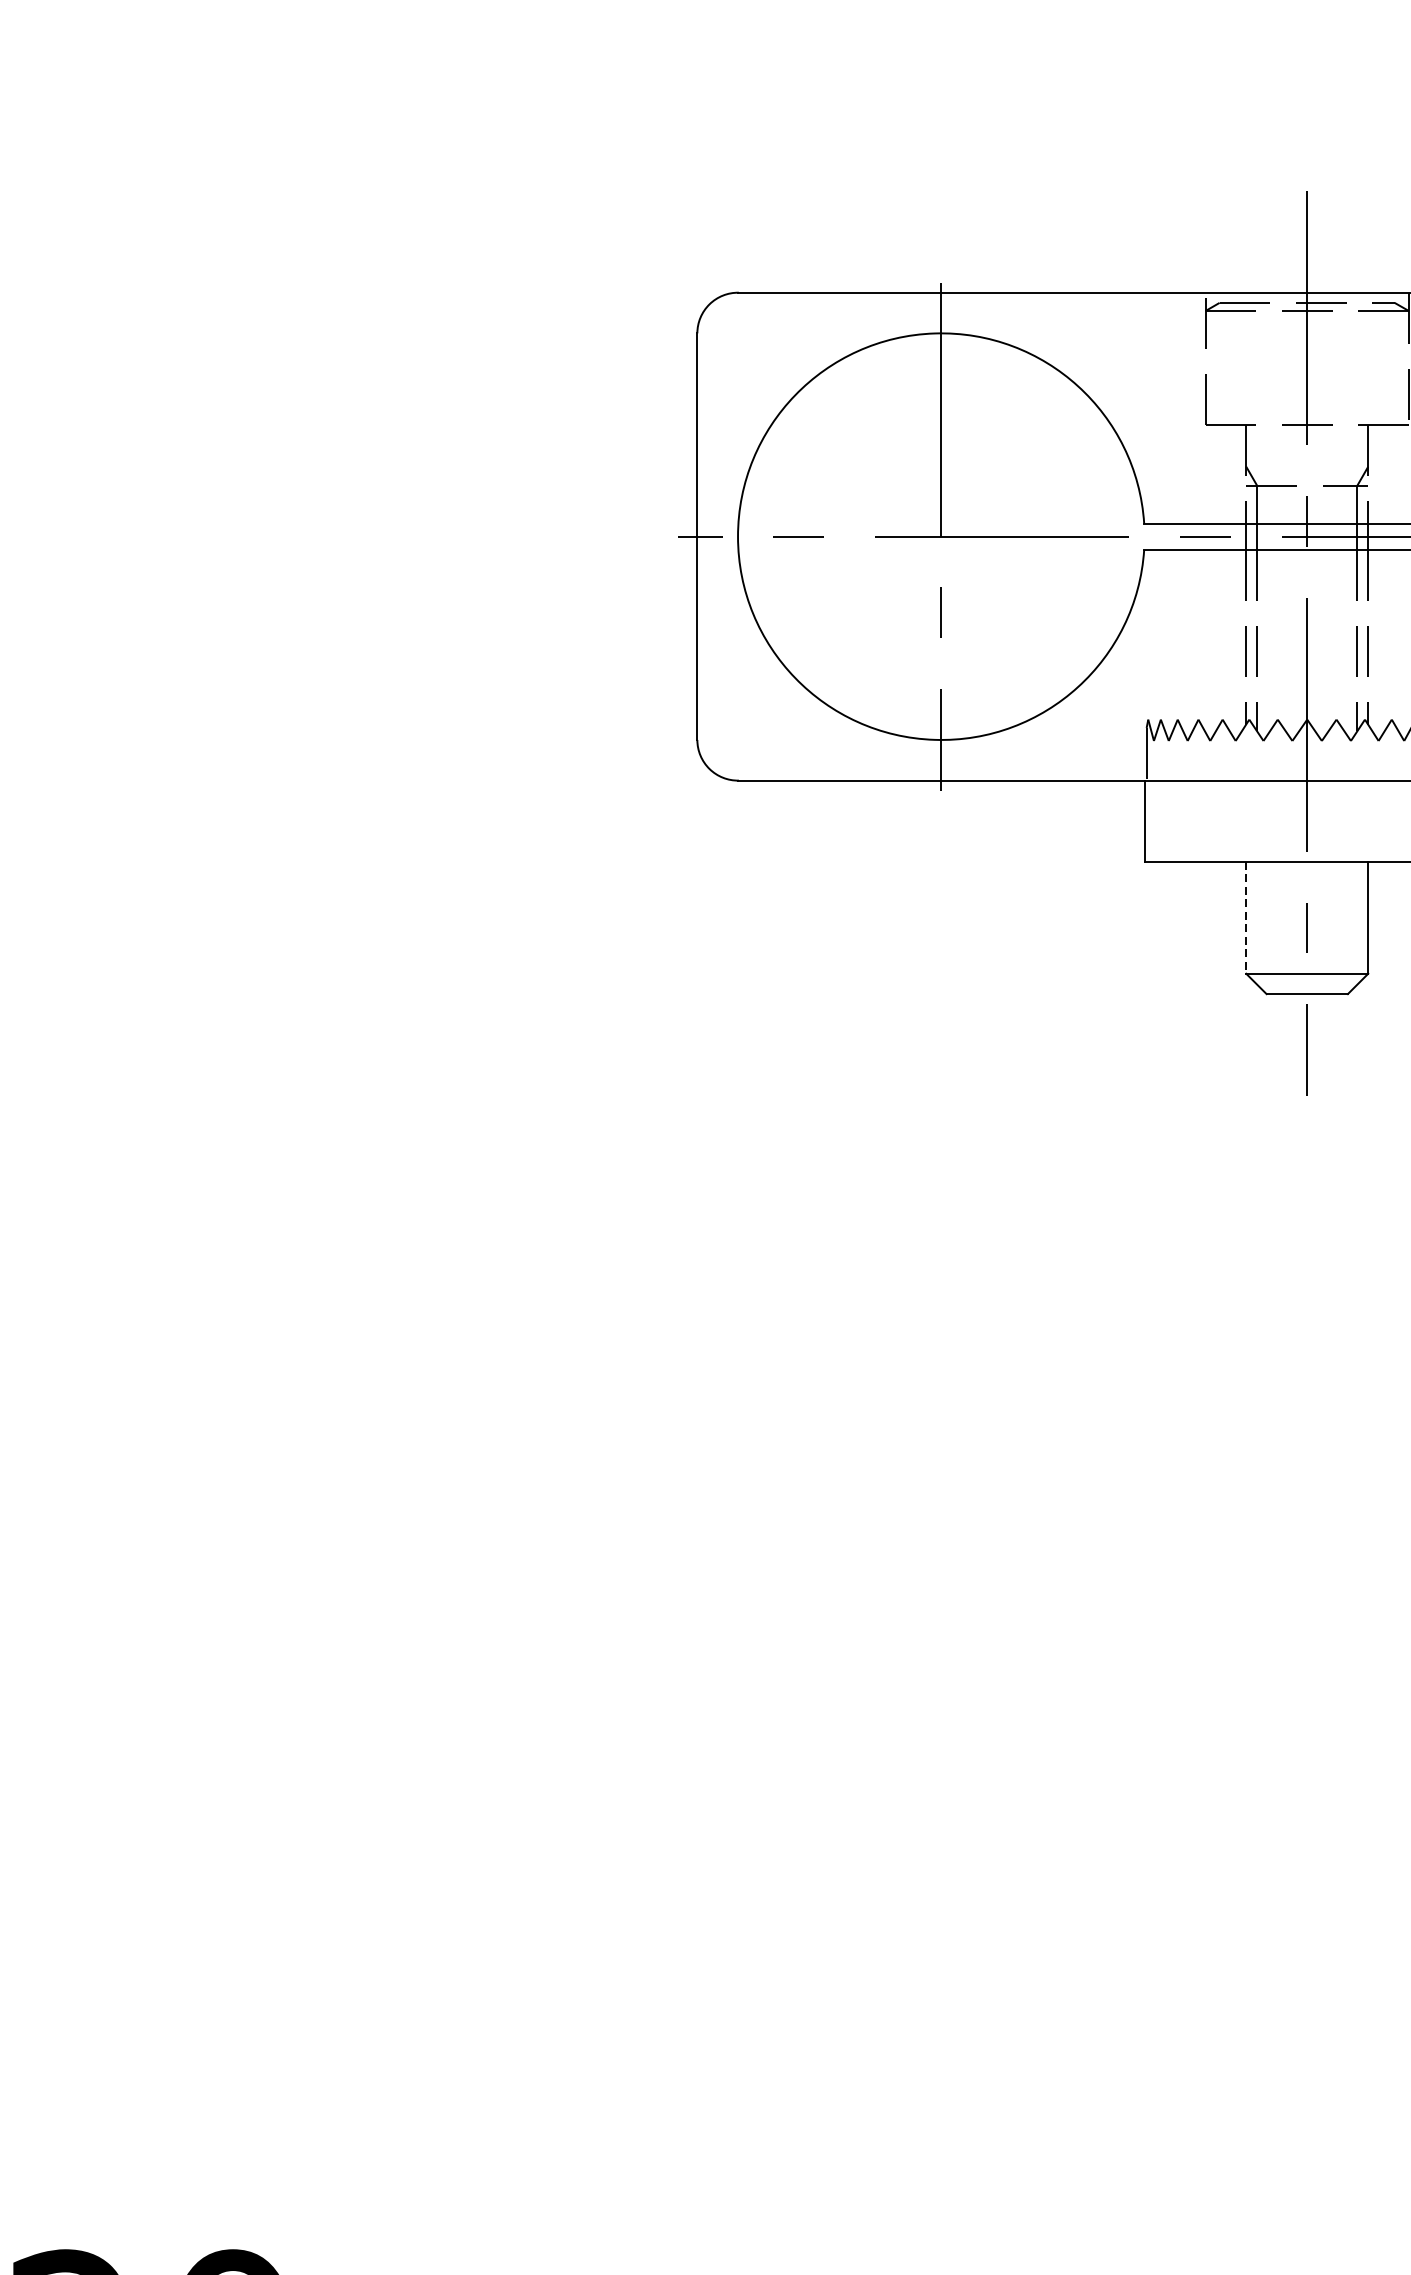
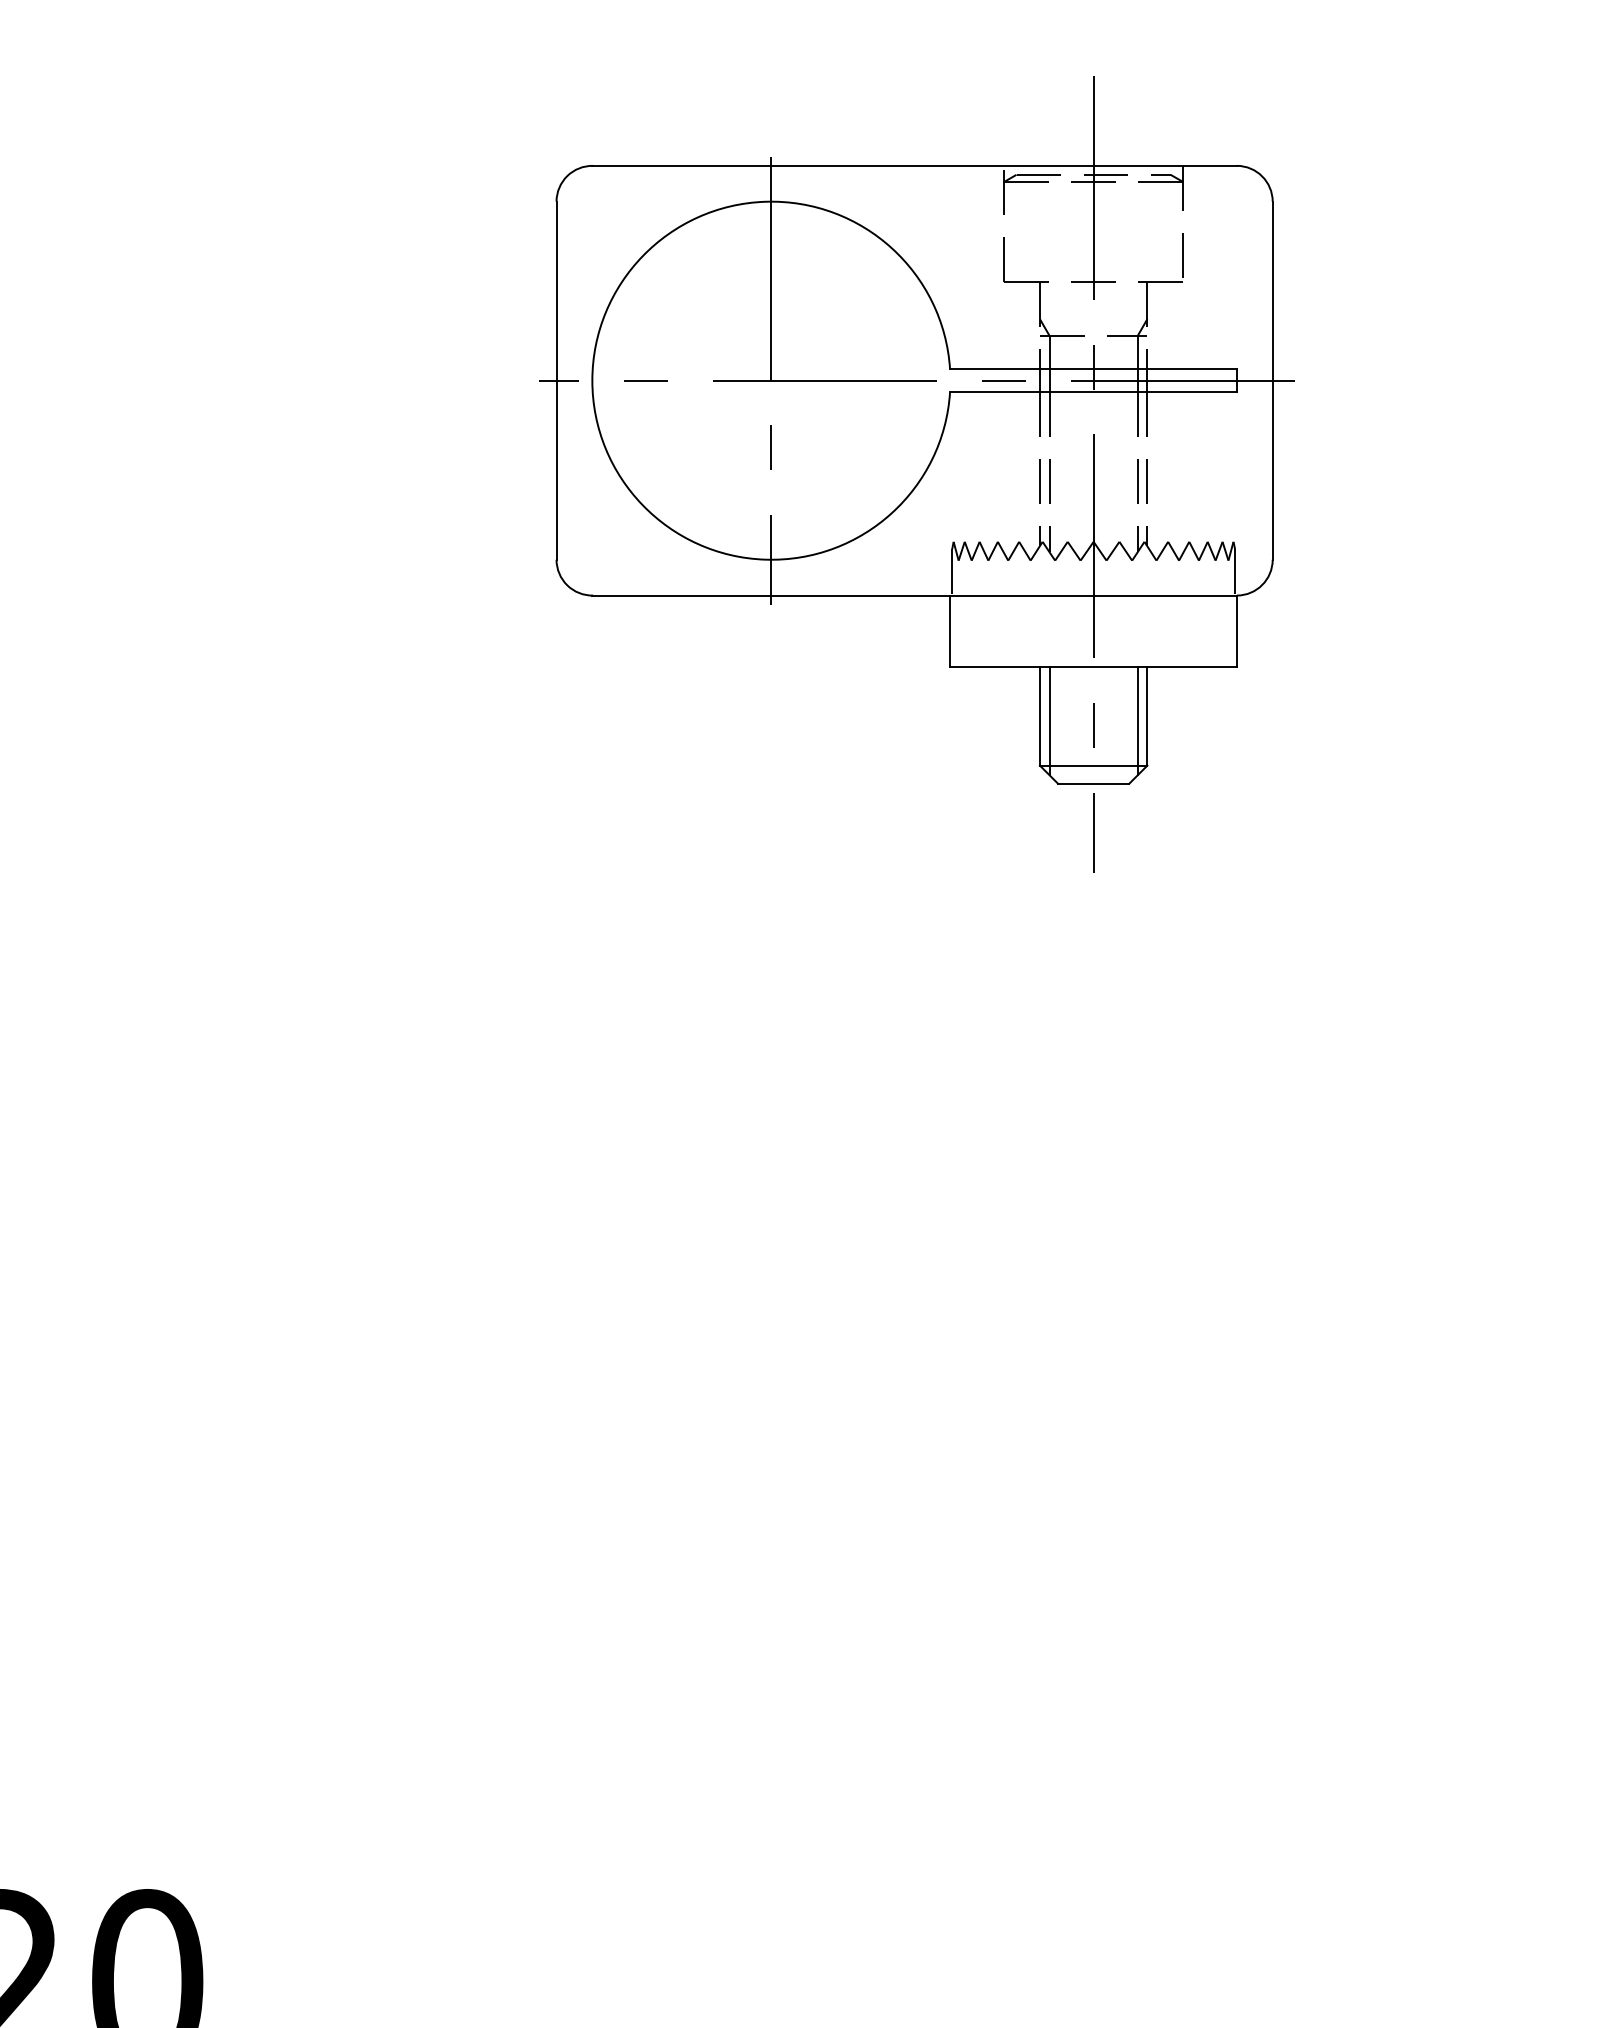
line: (1245, 917) -> (1039, 716), dashed -> solid
line: (1257, 923) -> (1049, 721), added
line: (1357, 923) -> (1137, 721), added

